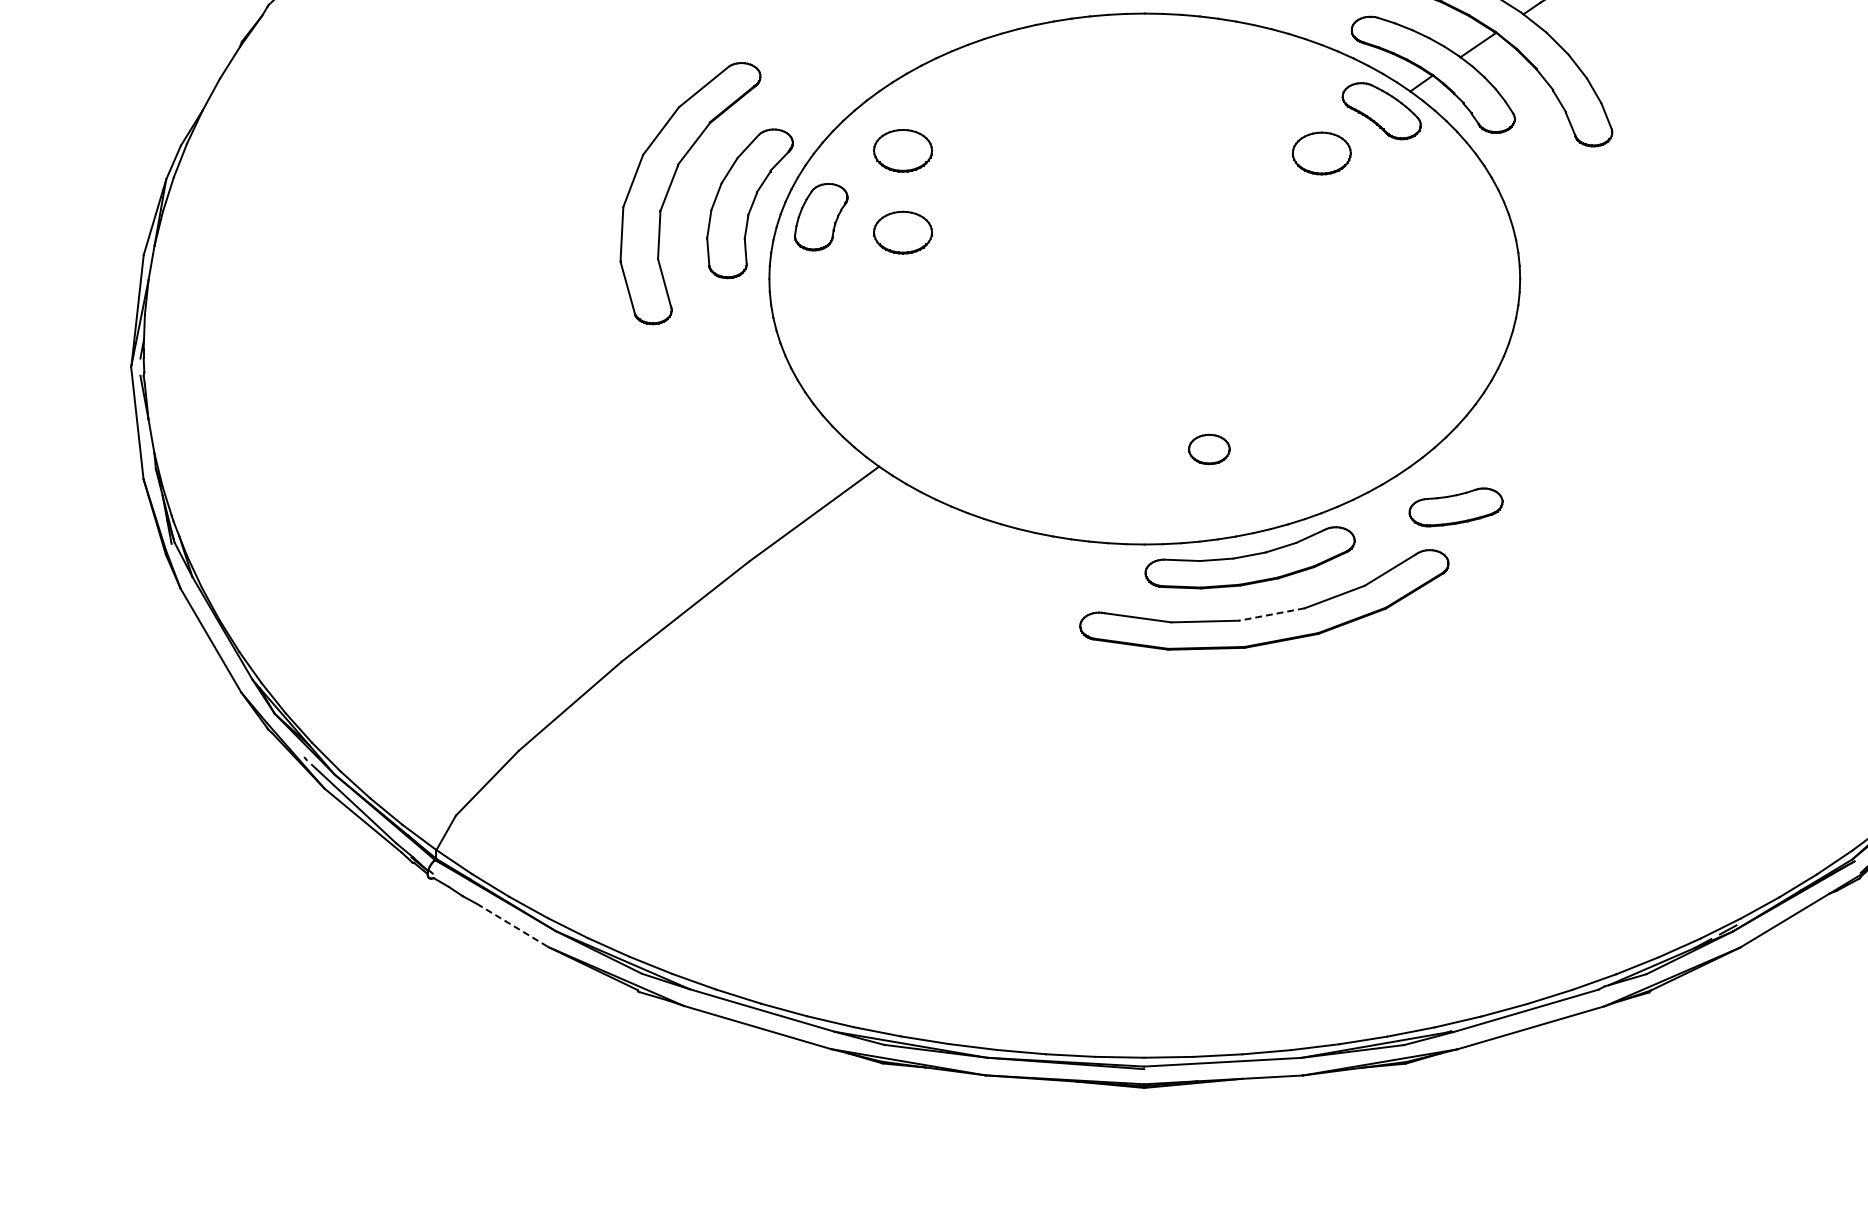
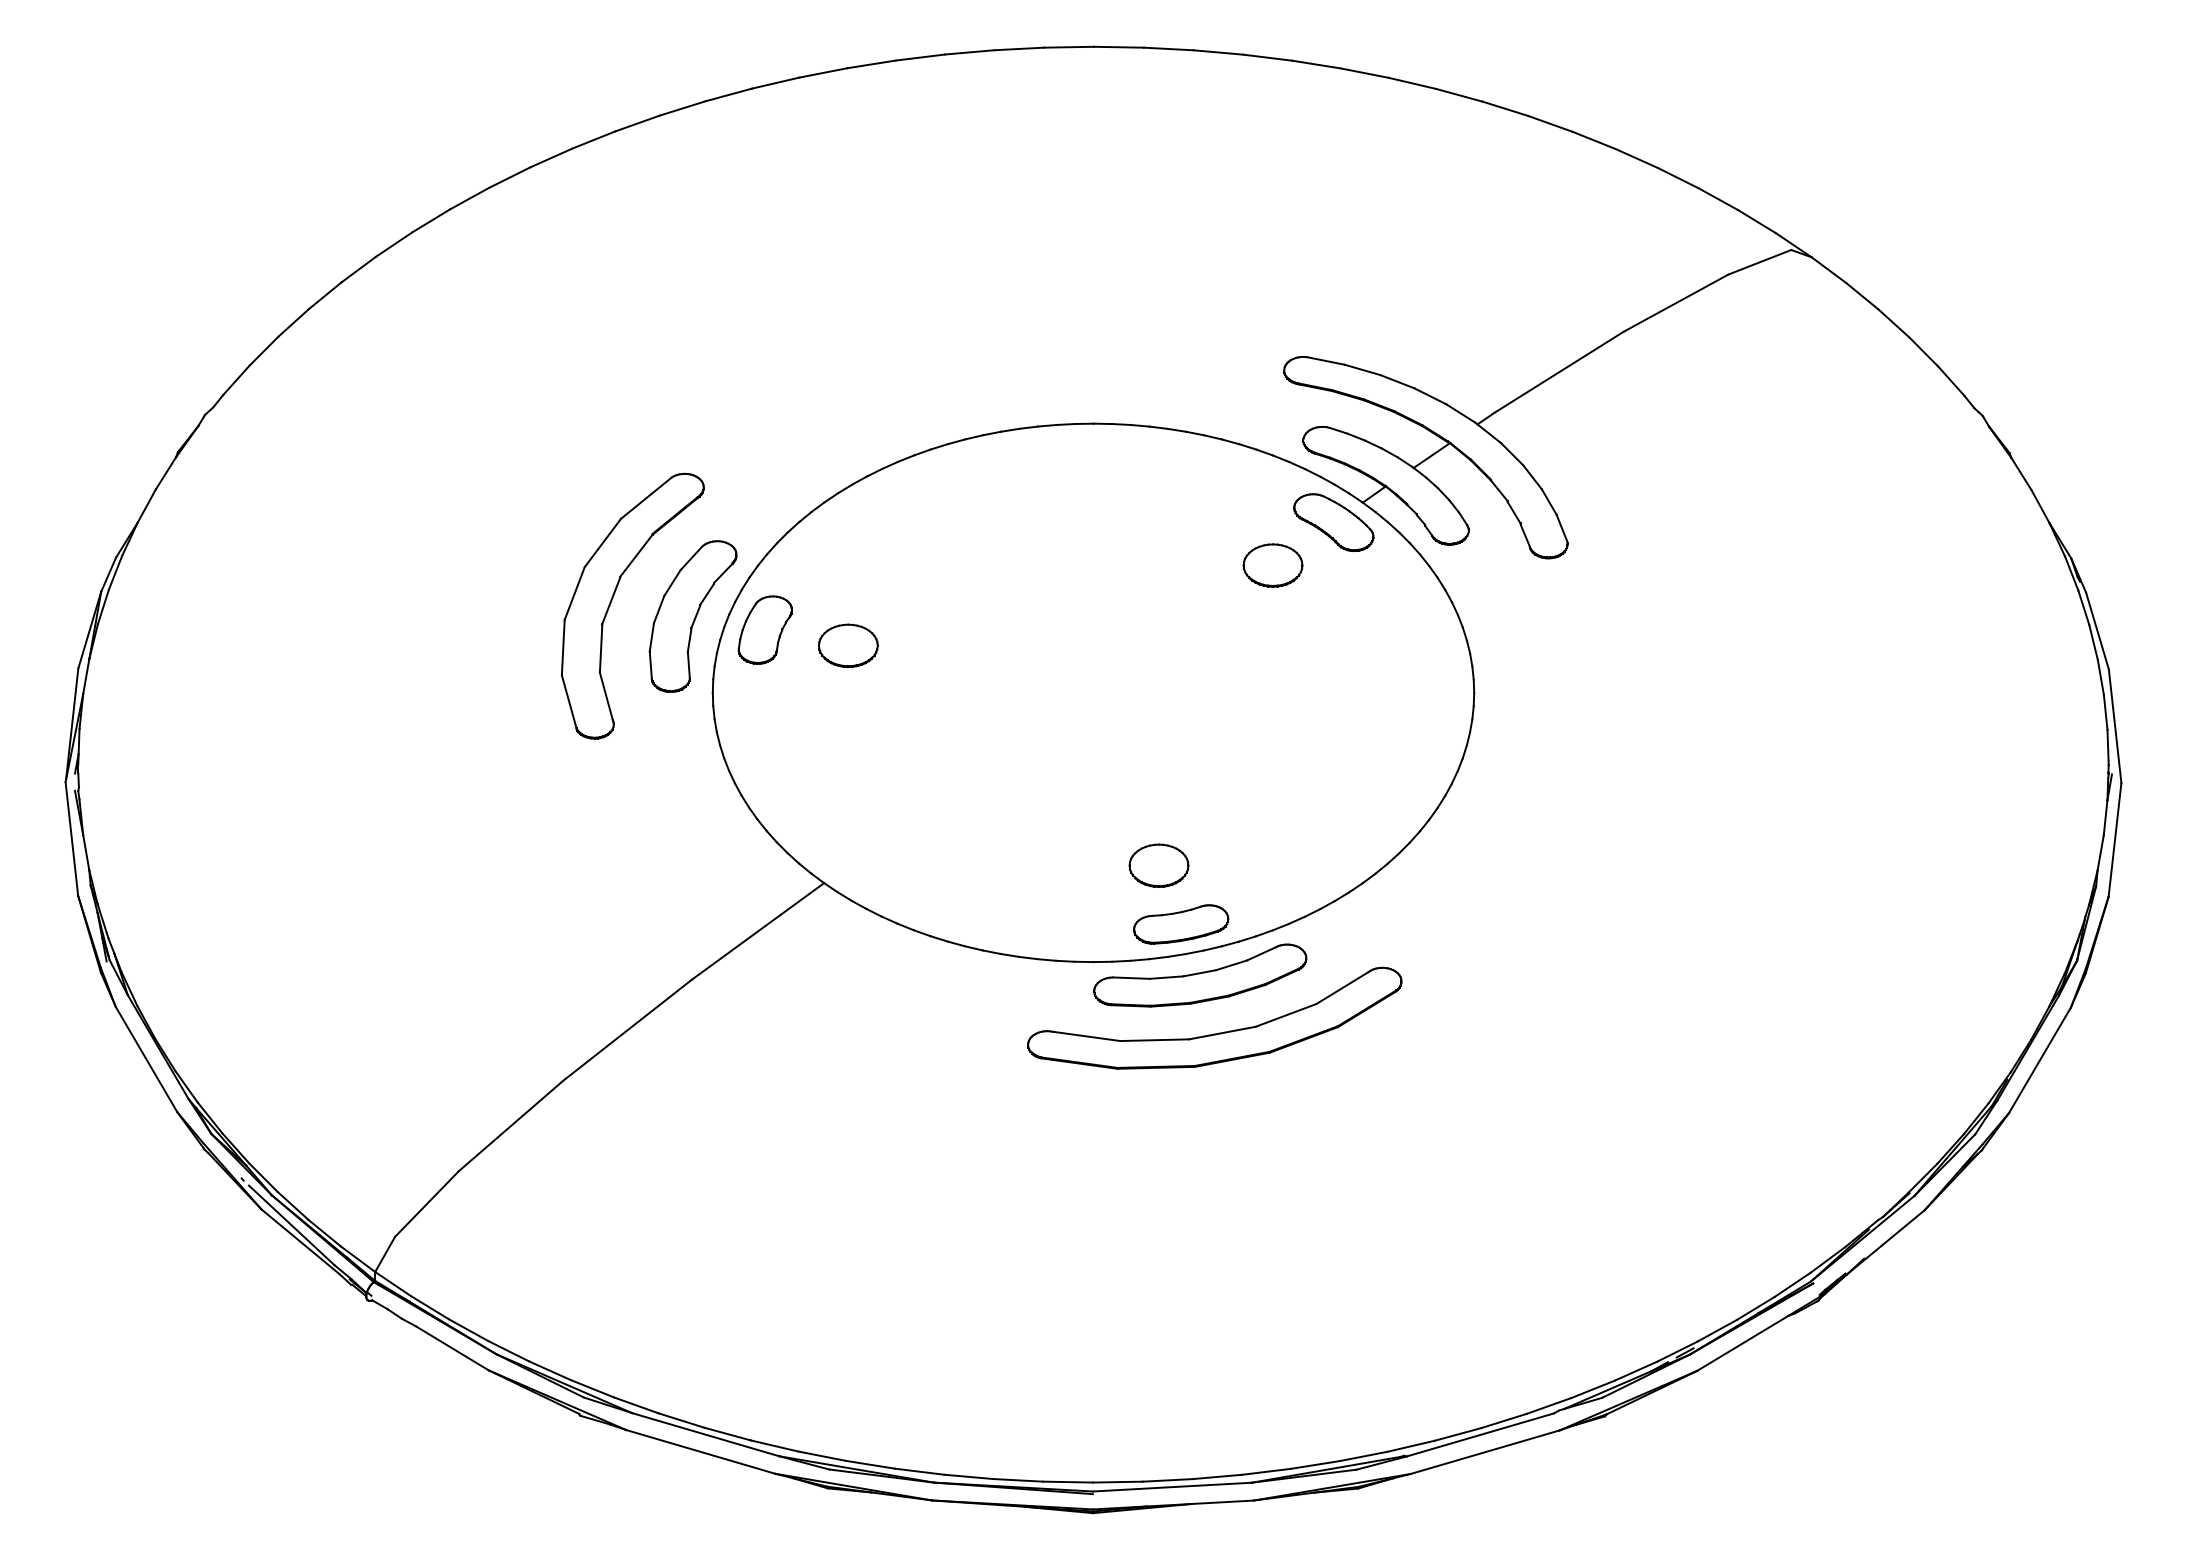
part: (903, 150) -> (848, 562), removed
part: (1208, 449) -> (1158, 865), size x1.43
part: (1456, 507) -> (1181, 924), moved
line: (1271, 614) -> (1222, 1033), dashed -> solid
line: (512, 925) -> (452, 1348), dashed -> solid

